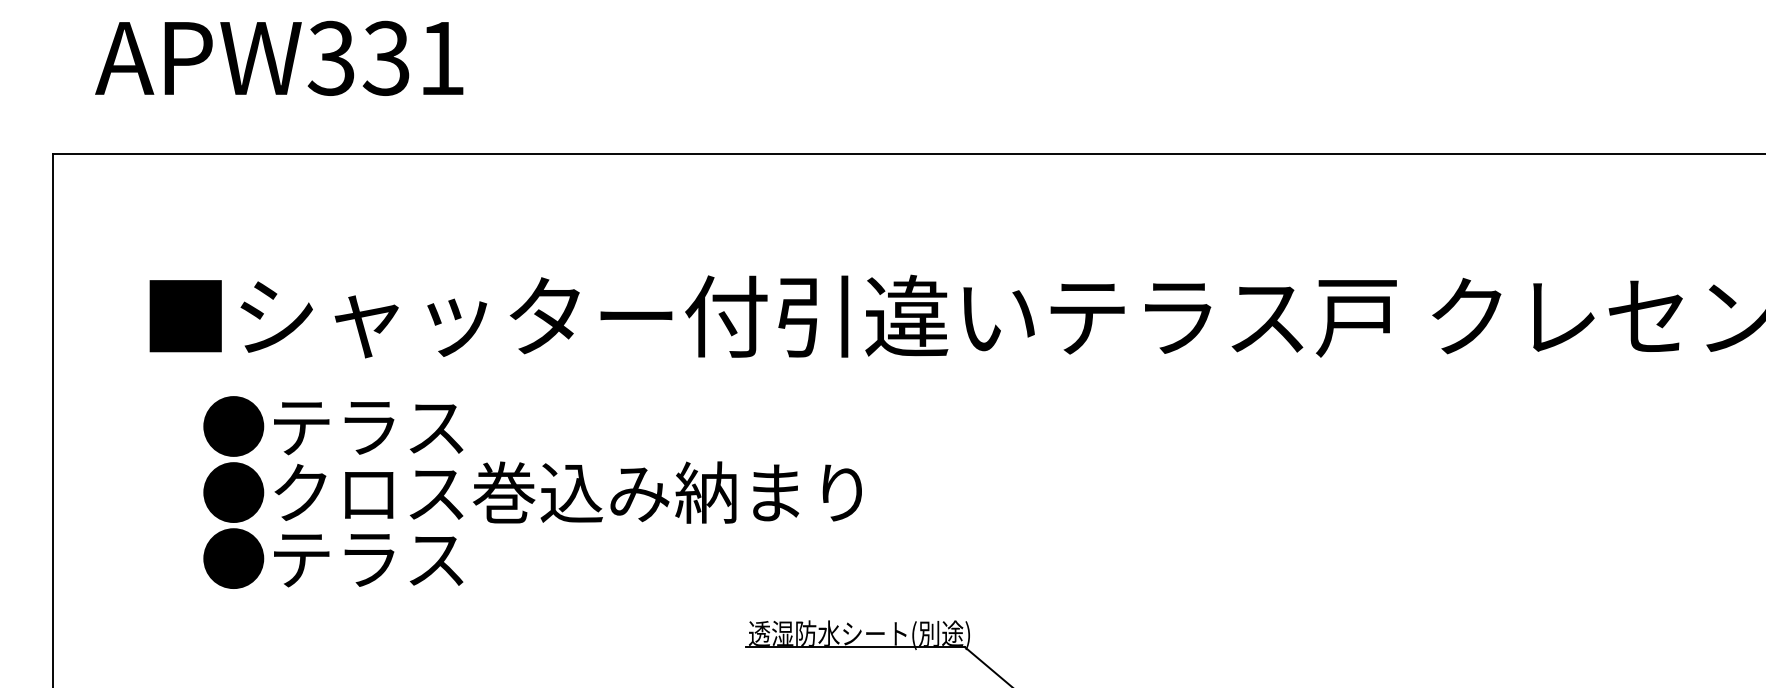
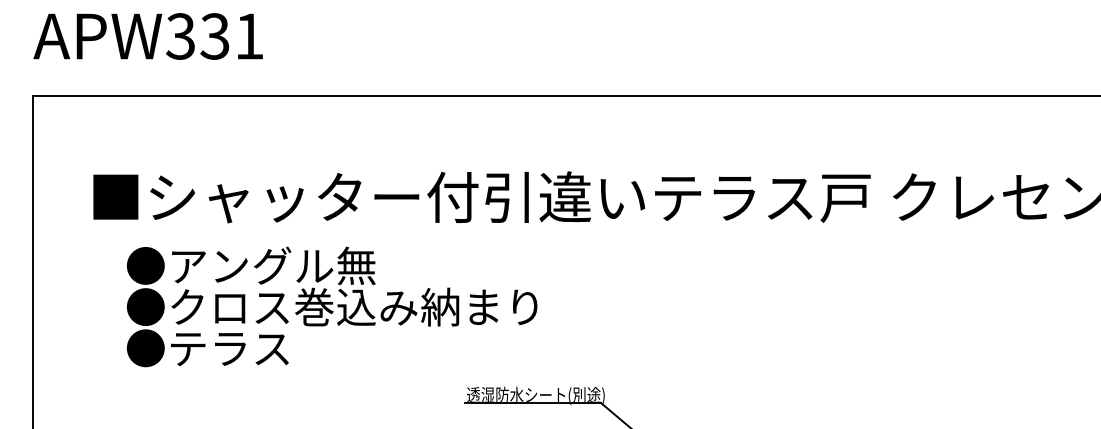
text: (278, 58) -> (147, 36), moved
text: (438, 425) -> (273, 265), ●テラス -> ●アングル無

